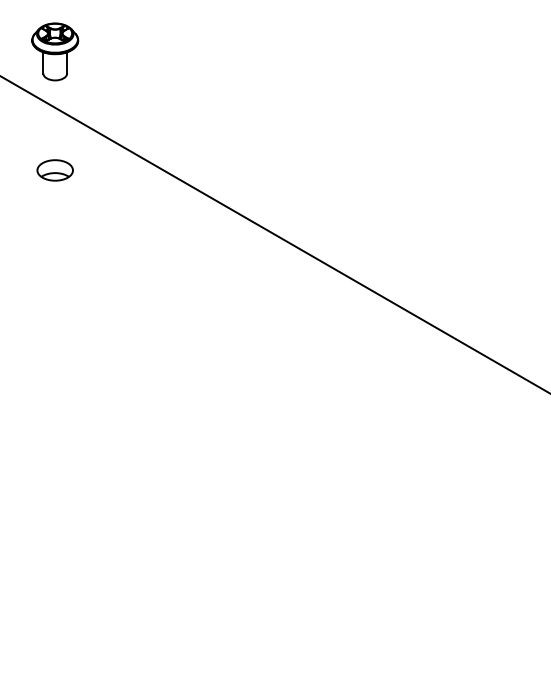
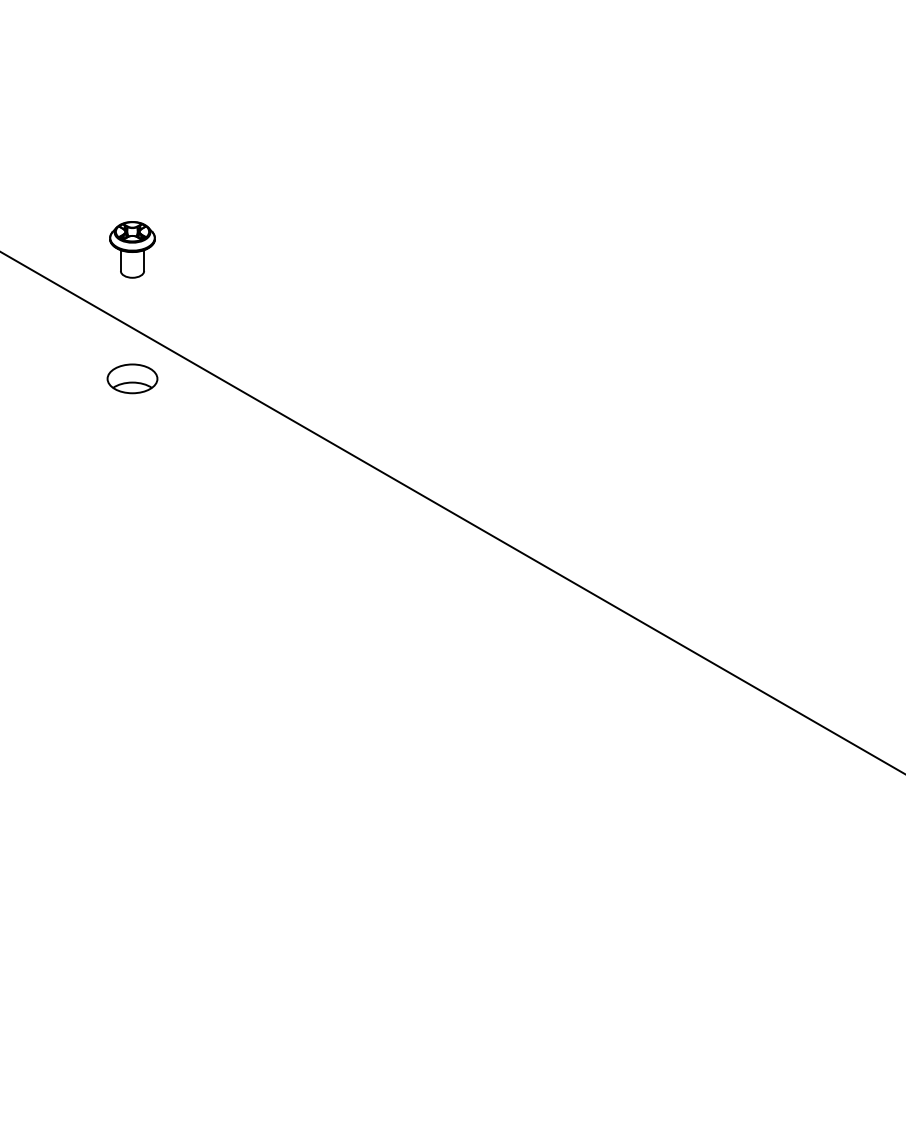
part: (55, 51) -> (132, 249), size x0.7
part: (55, 170) -> (132, 378), moved

